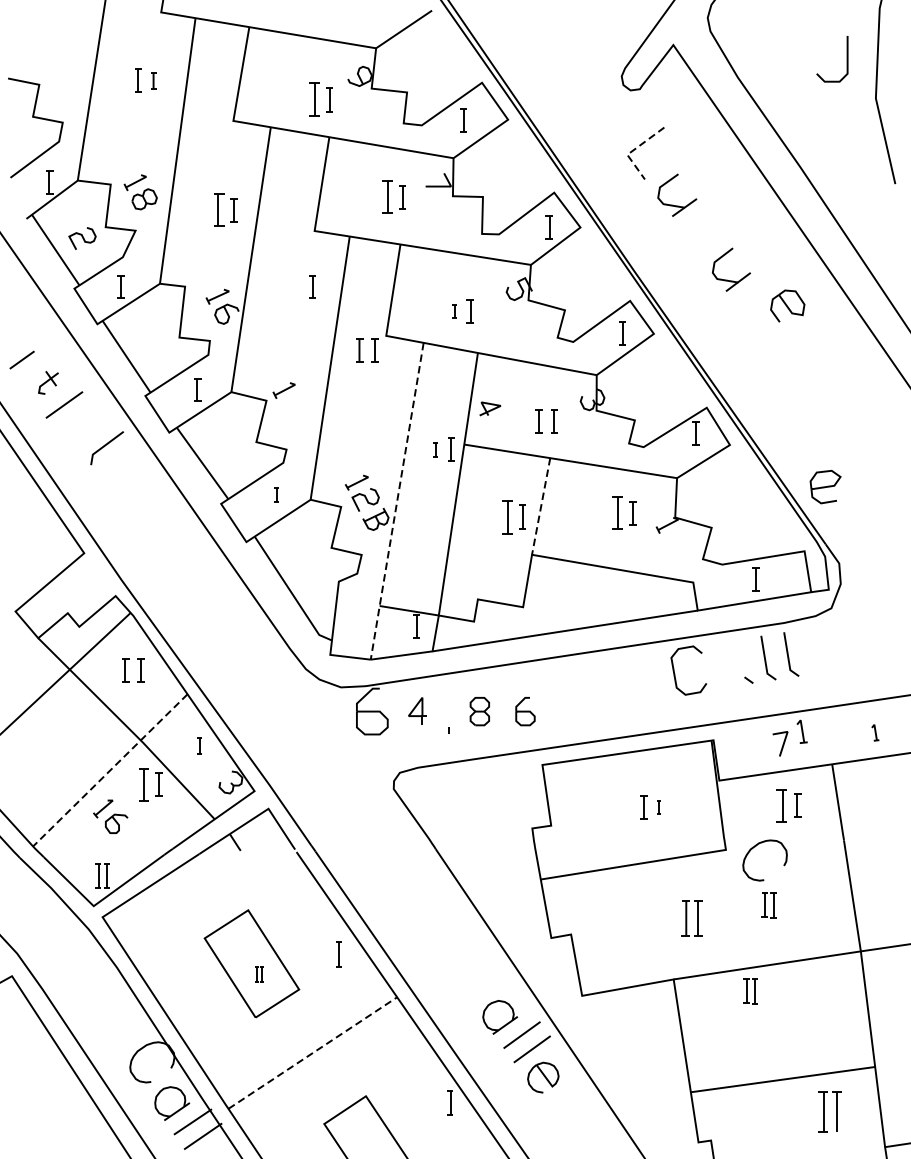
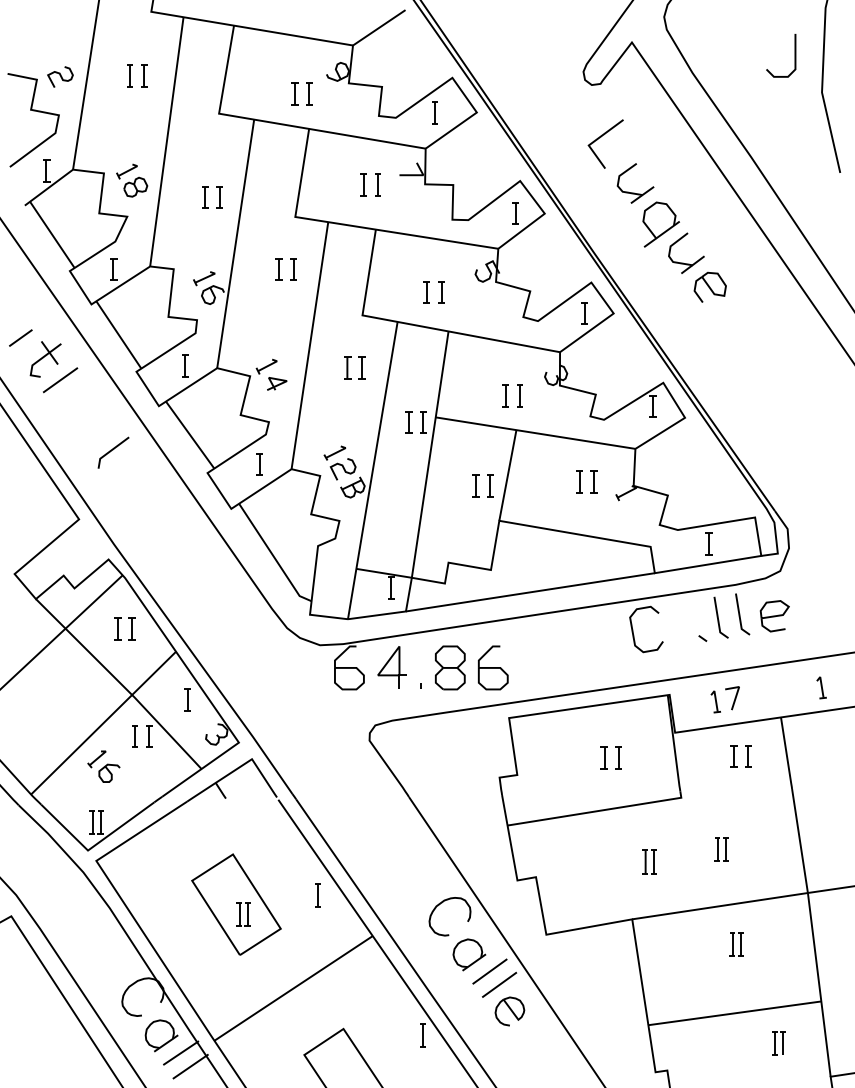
part: (153, 80) -> (144, 75), size x1.43
part: (313, 99) -> (294, 93), size x0.71
line: (633, 150) -> (594, 141), dashed -> solid
part: (387, 196) -> (363, 184), size x0.71
part: (218, 210) -> (205, 197), size x0.71
curve: (82, 237) -> (60, 76), moved
part: (703, 239) -> (660, 224), added
part: (296, 286) -> (278, 269), added
part: (786, 305) -> (709, 286), moved
part: (454, 311) -> (426, 292), size x1.67
part: (367, 349) -> (354, 367), moved
part: (48, 382) -> (45, 359), size x1.67
part: (490, 408) -> (277, 383), moved
line: (107, 445) -> (113, 450), moved
part: (435, 450) -> (408, 422), size x1.67
part: (825, 487) -> (774, 616), moved
part: (276, 494) -> (259, 464), size x1.67
line: (396, 502) -> (372, 471), dashed -> solid
line: (540, 505) -> (507, 474), dashed -> solid
part: (617, 512) -> (579, 481), size x0.71
part: (506, 517) -> (475, 485), size x0.71
part: (417, 711) -> (391, 667), size x1.67
part: (480, 711) -> (450, 667), size x1.67
part: (524, 711) -> (492, 667), size x1.67
part: (801, 731) -> (715, 701), moved
part: (875, 732) -> (821, 687), size x1.43
part: (199, 745) -> (187, 699), size x1.43
line: (110, 770) -> (103, 723), dashed -> solid
part: (143, 784) -> (134, 736), size x0.71
part: (781, 805) -> (733, 756), size x0.71
part: (659, 807) -> (618, 757), size x1.67
curve: (757, 846) -> (442, 903), moved
part: (692, 917) -> (649, 861), size x0.71
part: (259, 974) -> (243, 914), size x1.67
part: (750, 991) -> (736, 944), moved
line: (313, 1052) -> (294, 987), dashed -> solid
part: (829, 1111) -> (778, 1043), size x0.62

